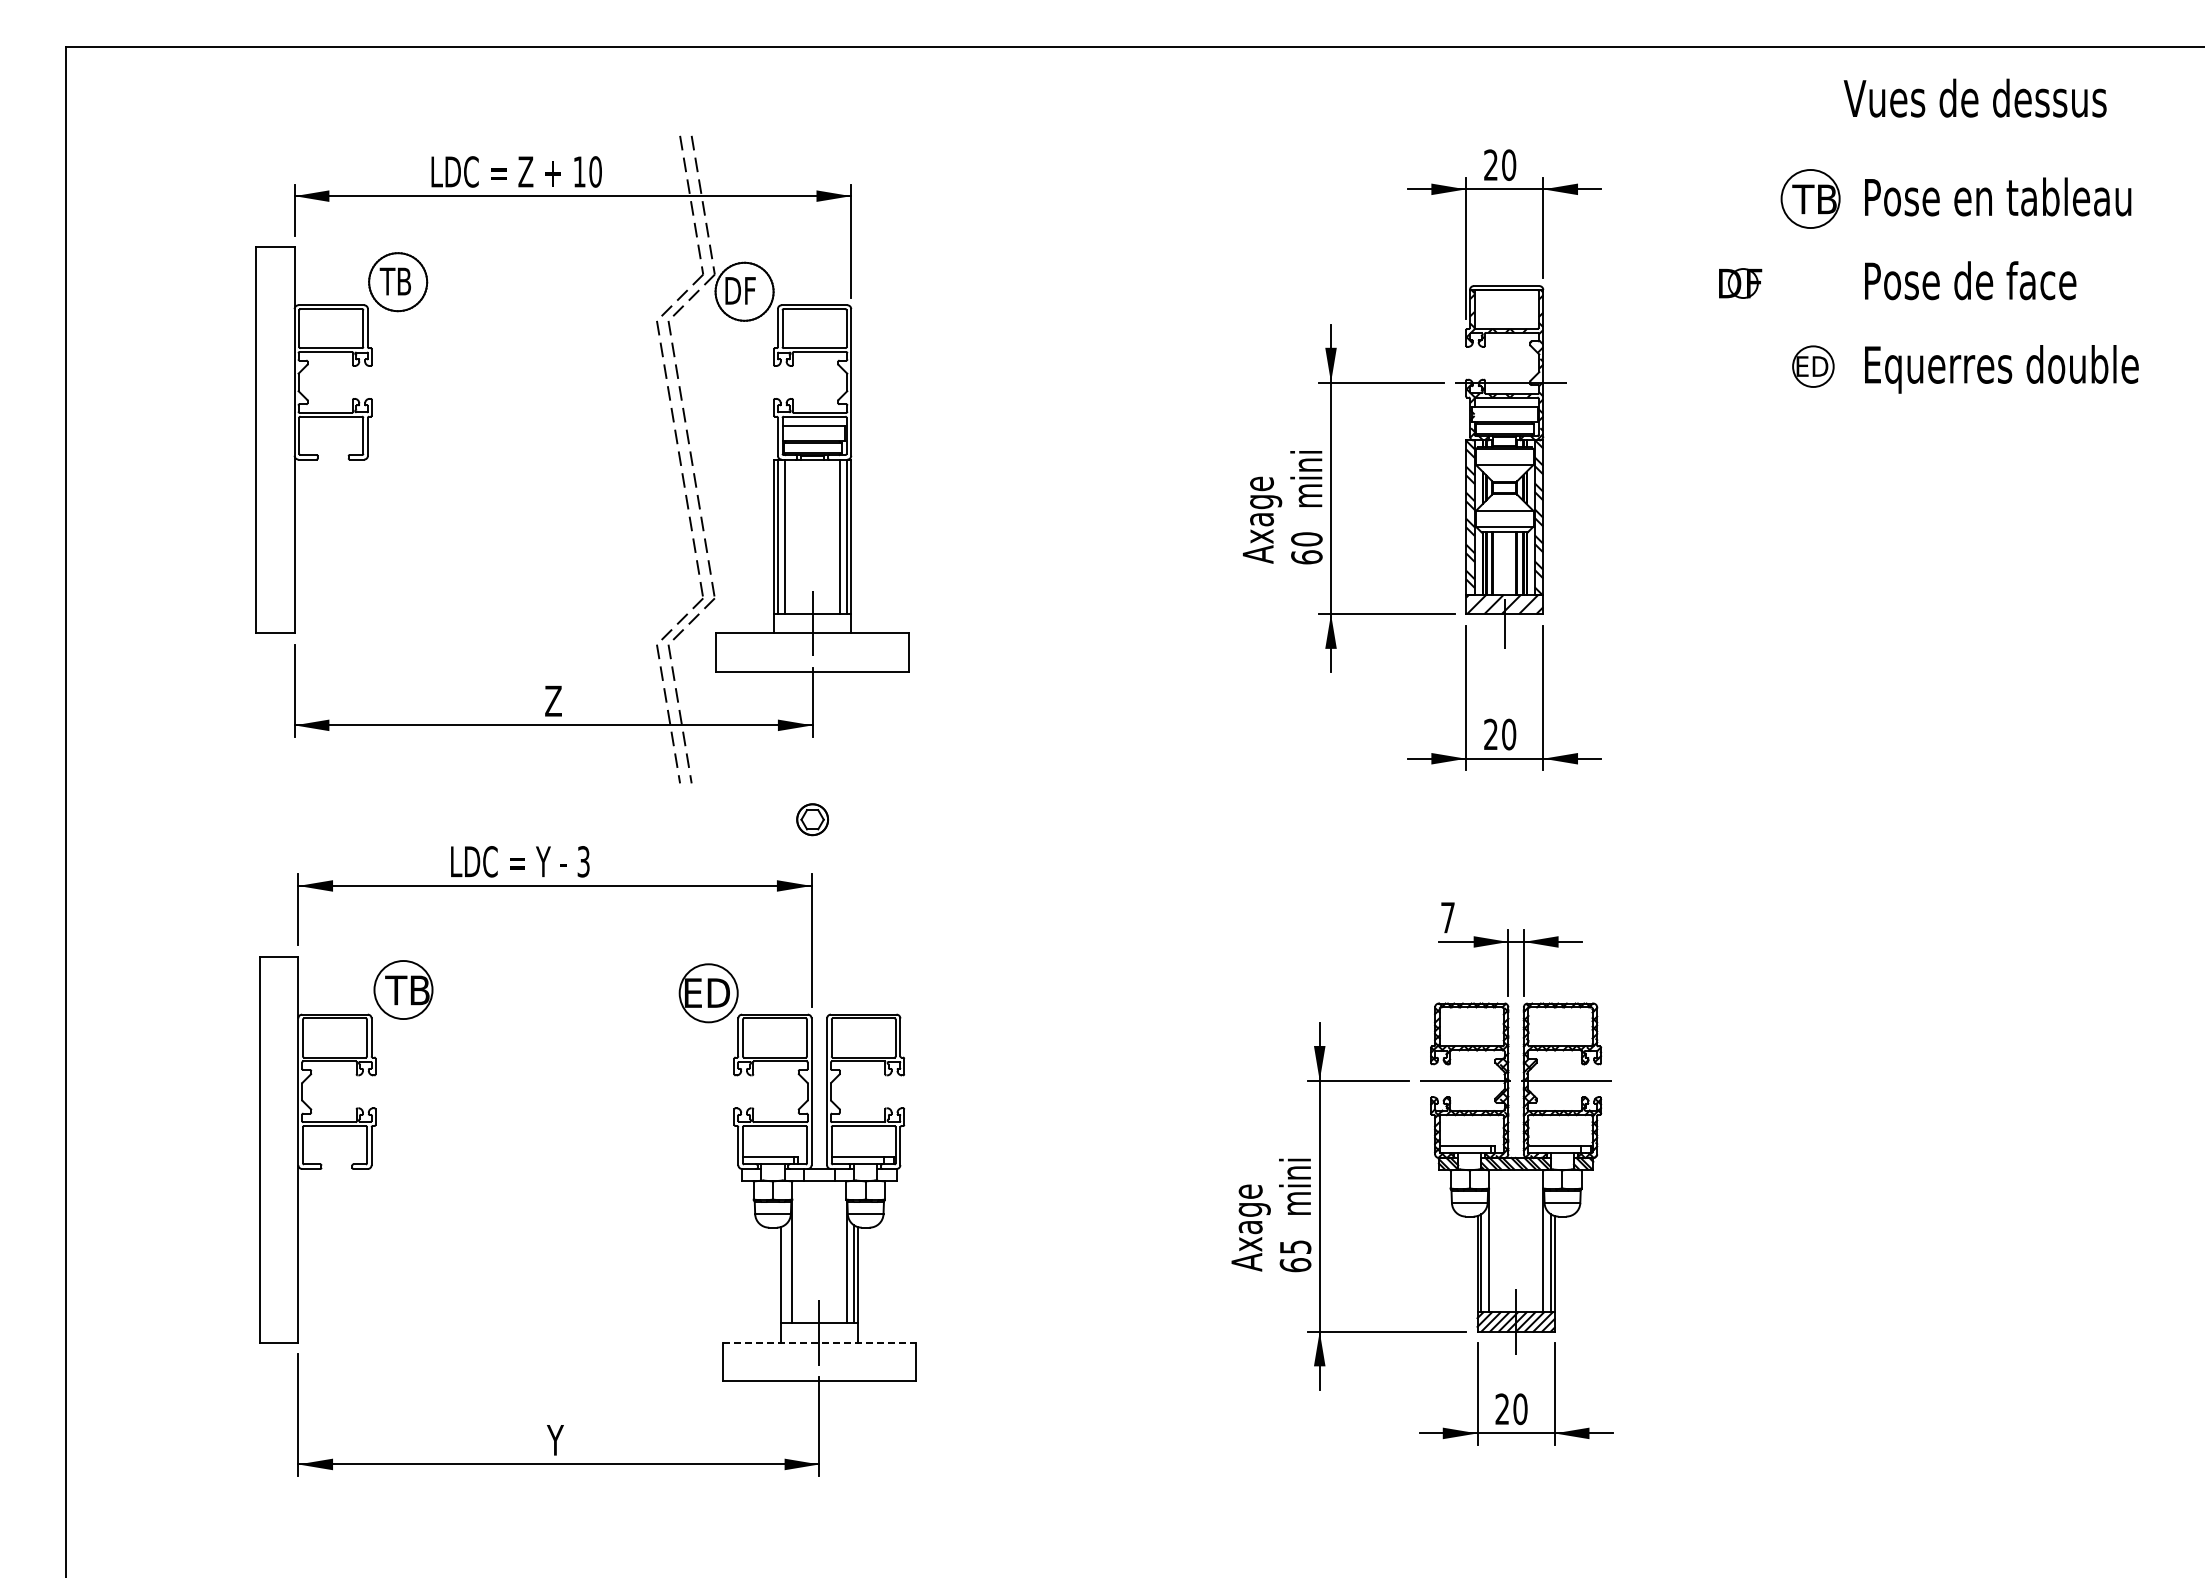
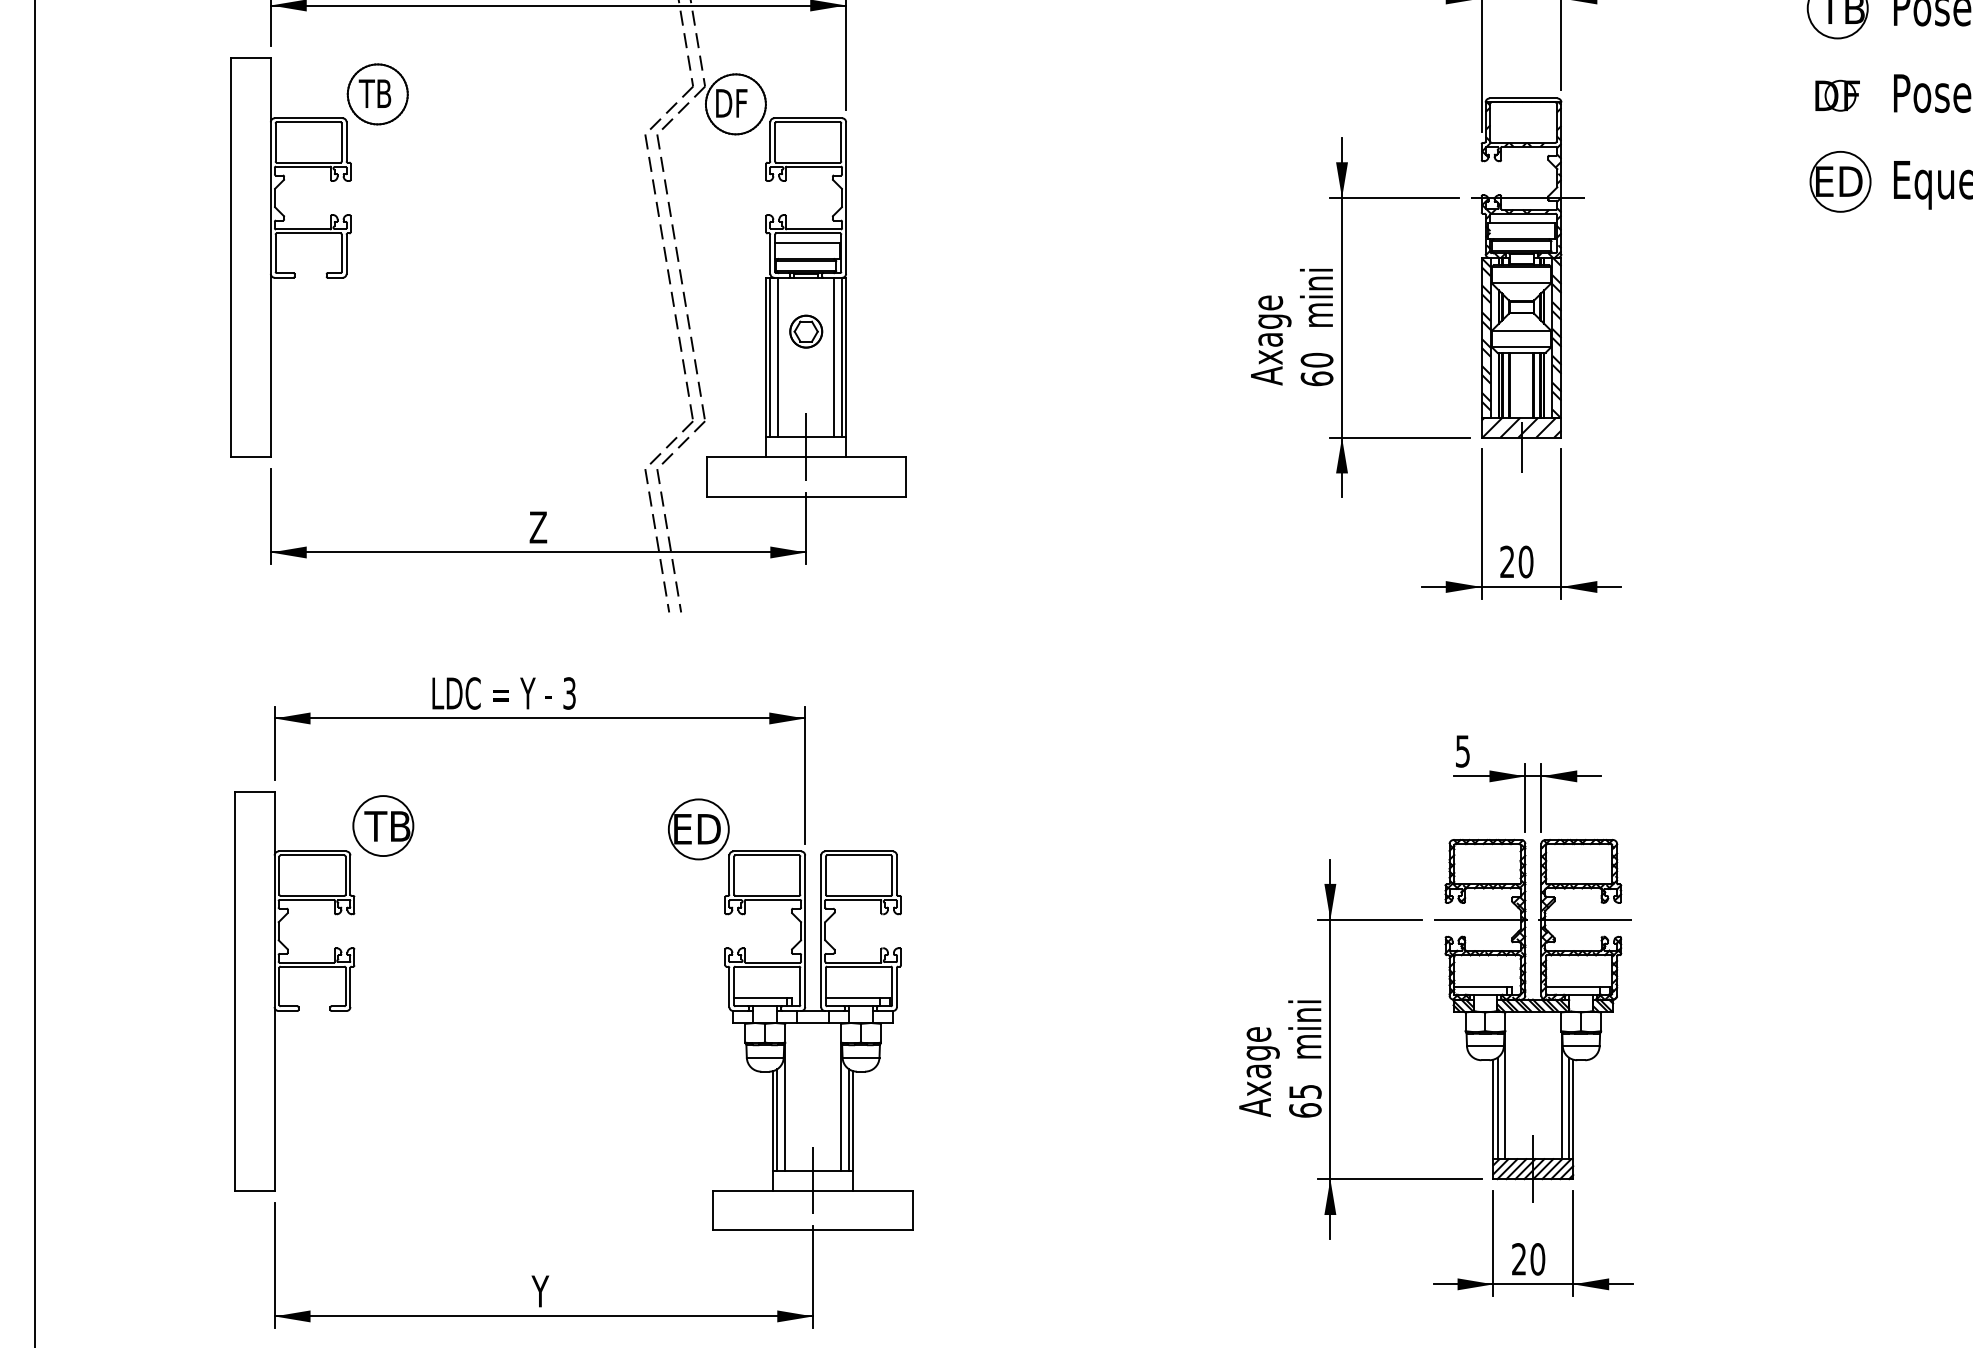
part: (1740, 283) -> (1837, 95), moved
part: (1813, 366) -> (1840, 181), size x1.43
part: (812, 819) -> (806, 331), moved
text: (1447, 917) -> (1462, 751), 7 -> 5
line: (784, 1274) -> (777, 1120), added
line: (819, 1342) -> (813, 1190), dashed -> solid

